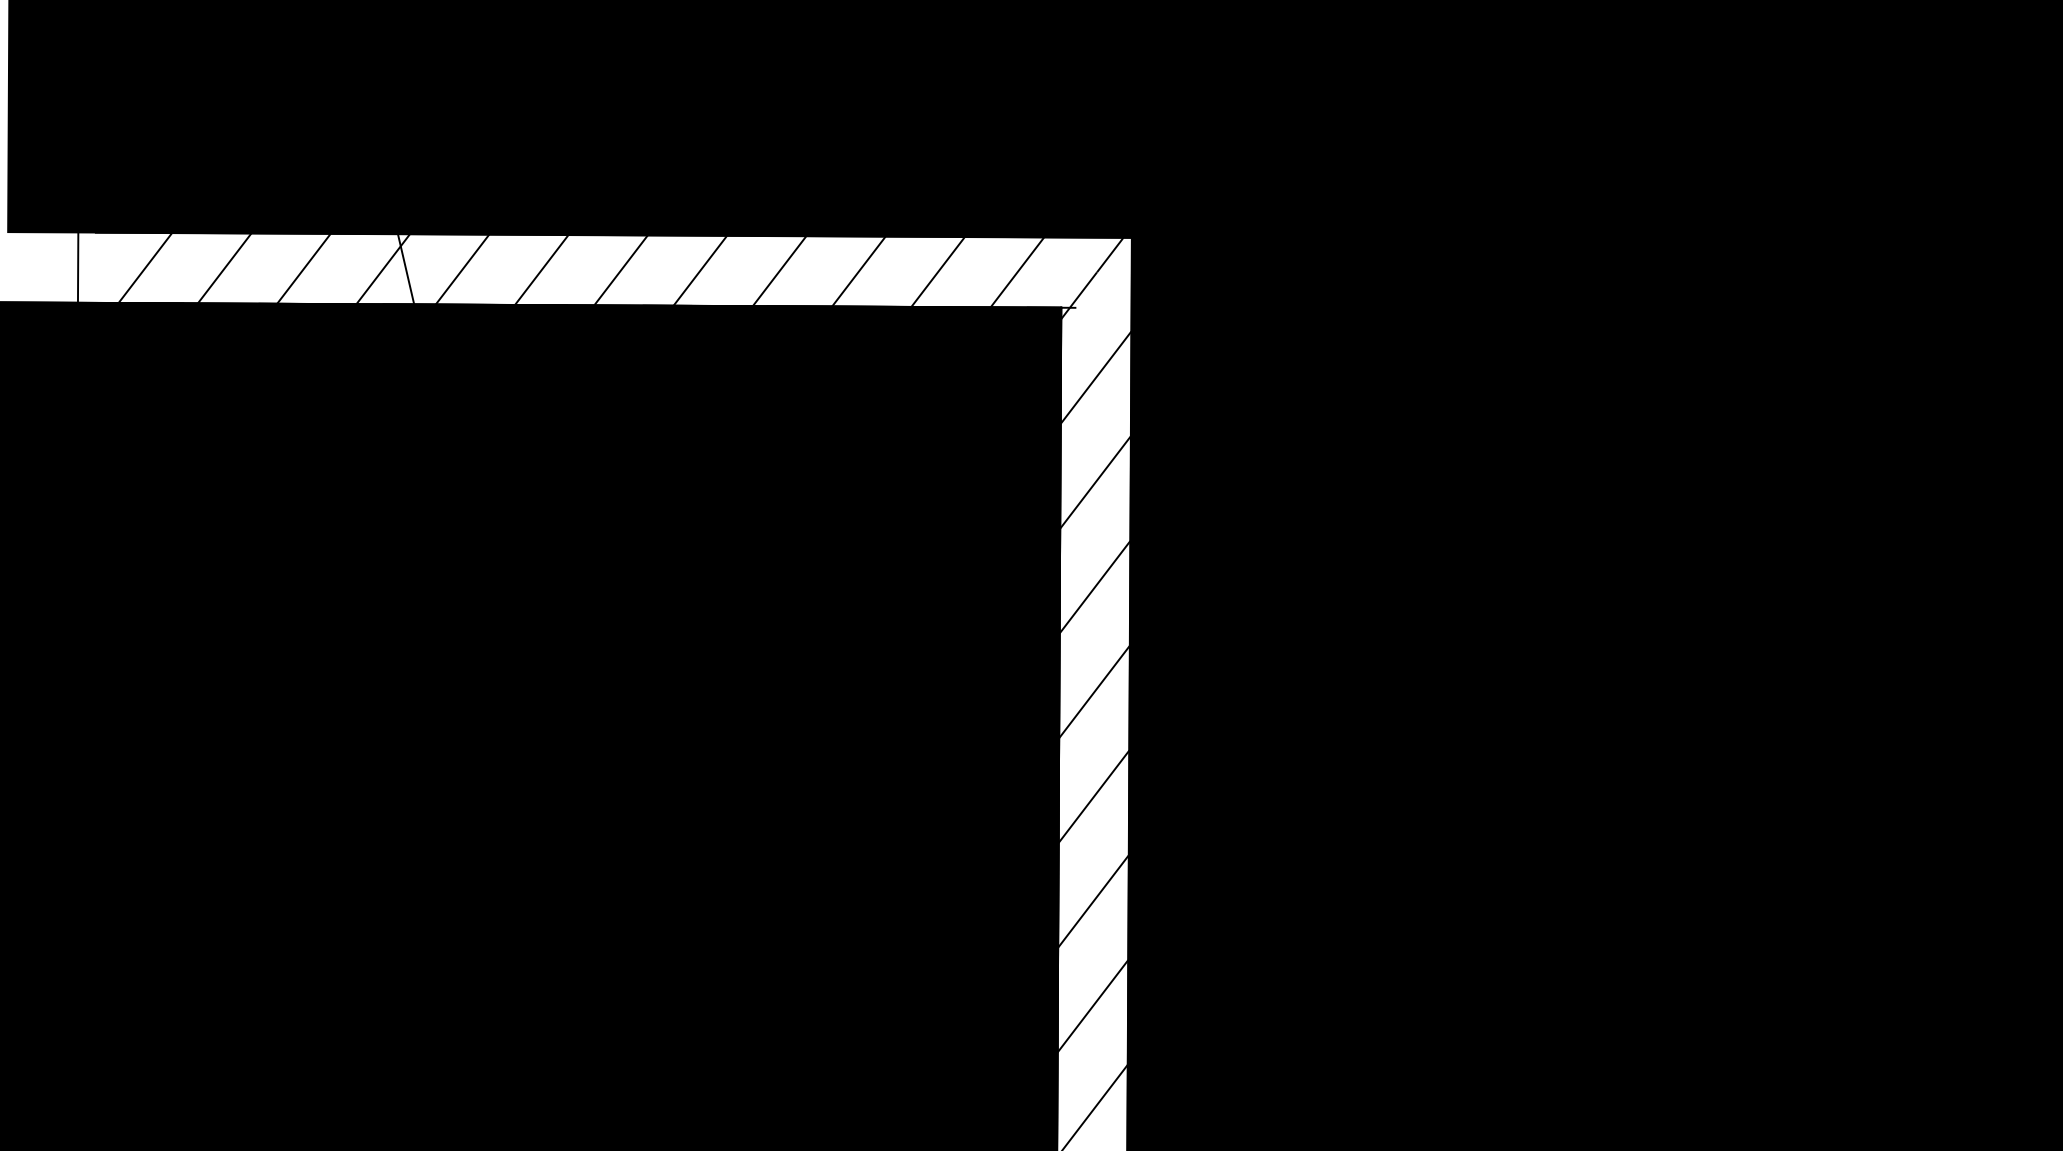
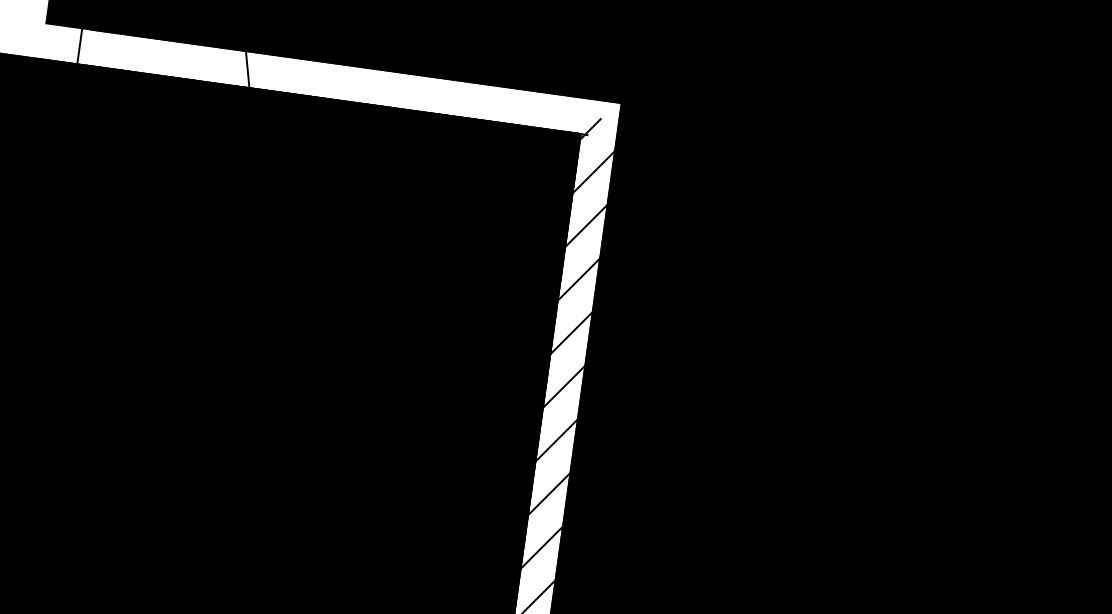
hatch: (619, 265) -> (357, 82), removed

